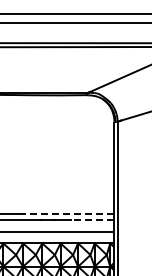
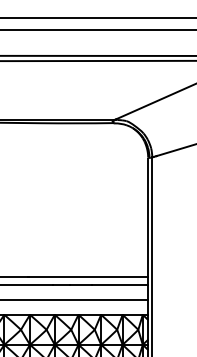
line: (67, 214) -> (87, 277), dashed -> solid
line: (92, 220) -> (119, 285), dashed -> solid

